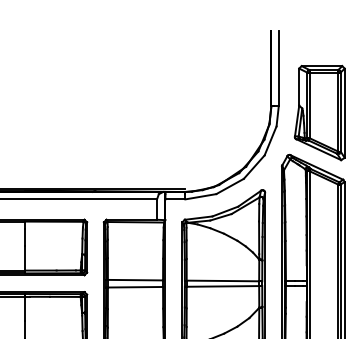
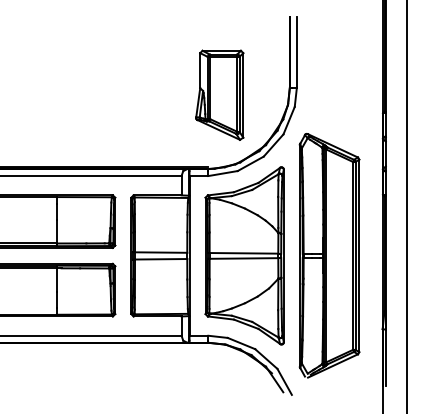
part: (319, 112) -> (219, 94), moved

